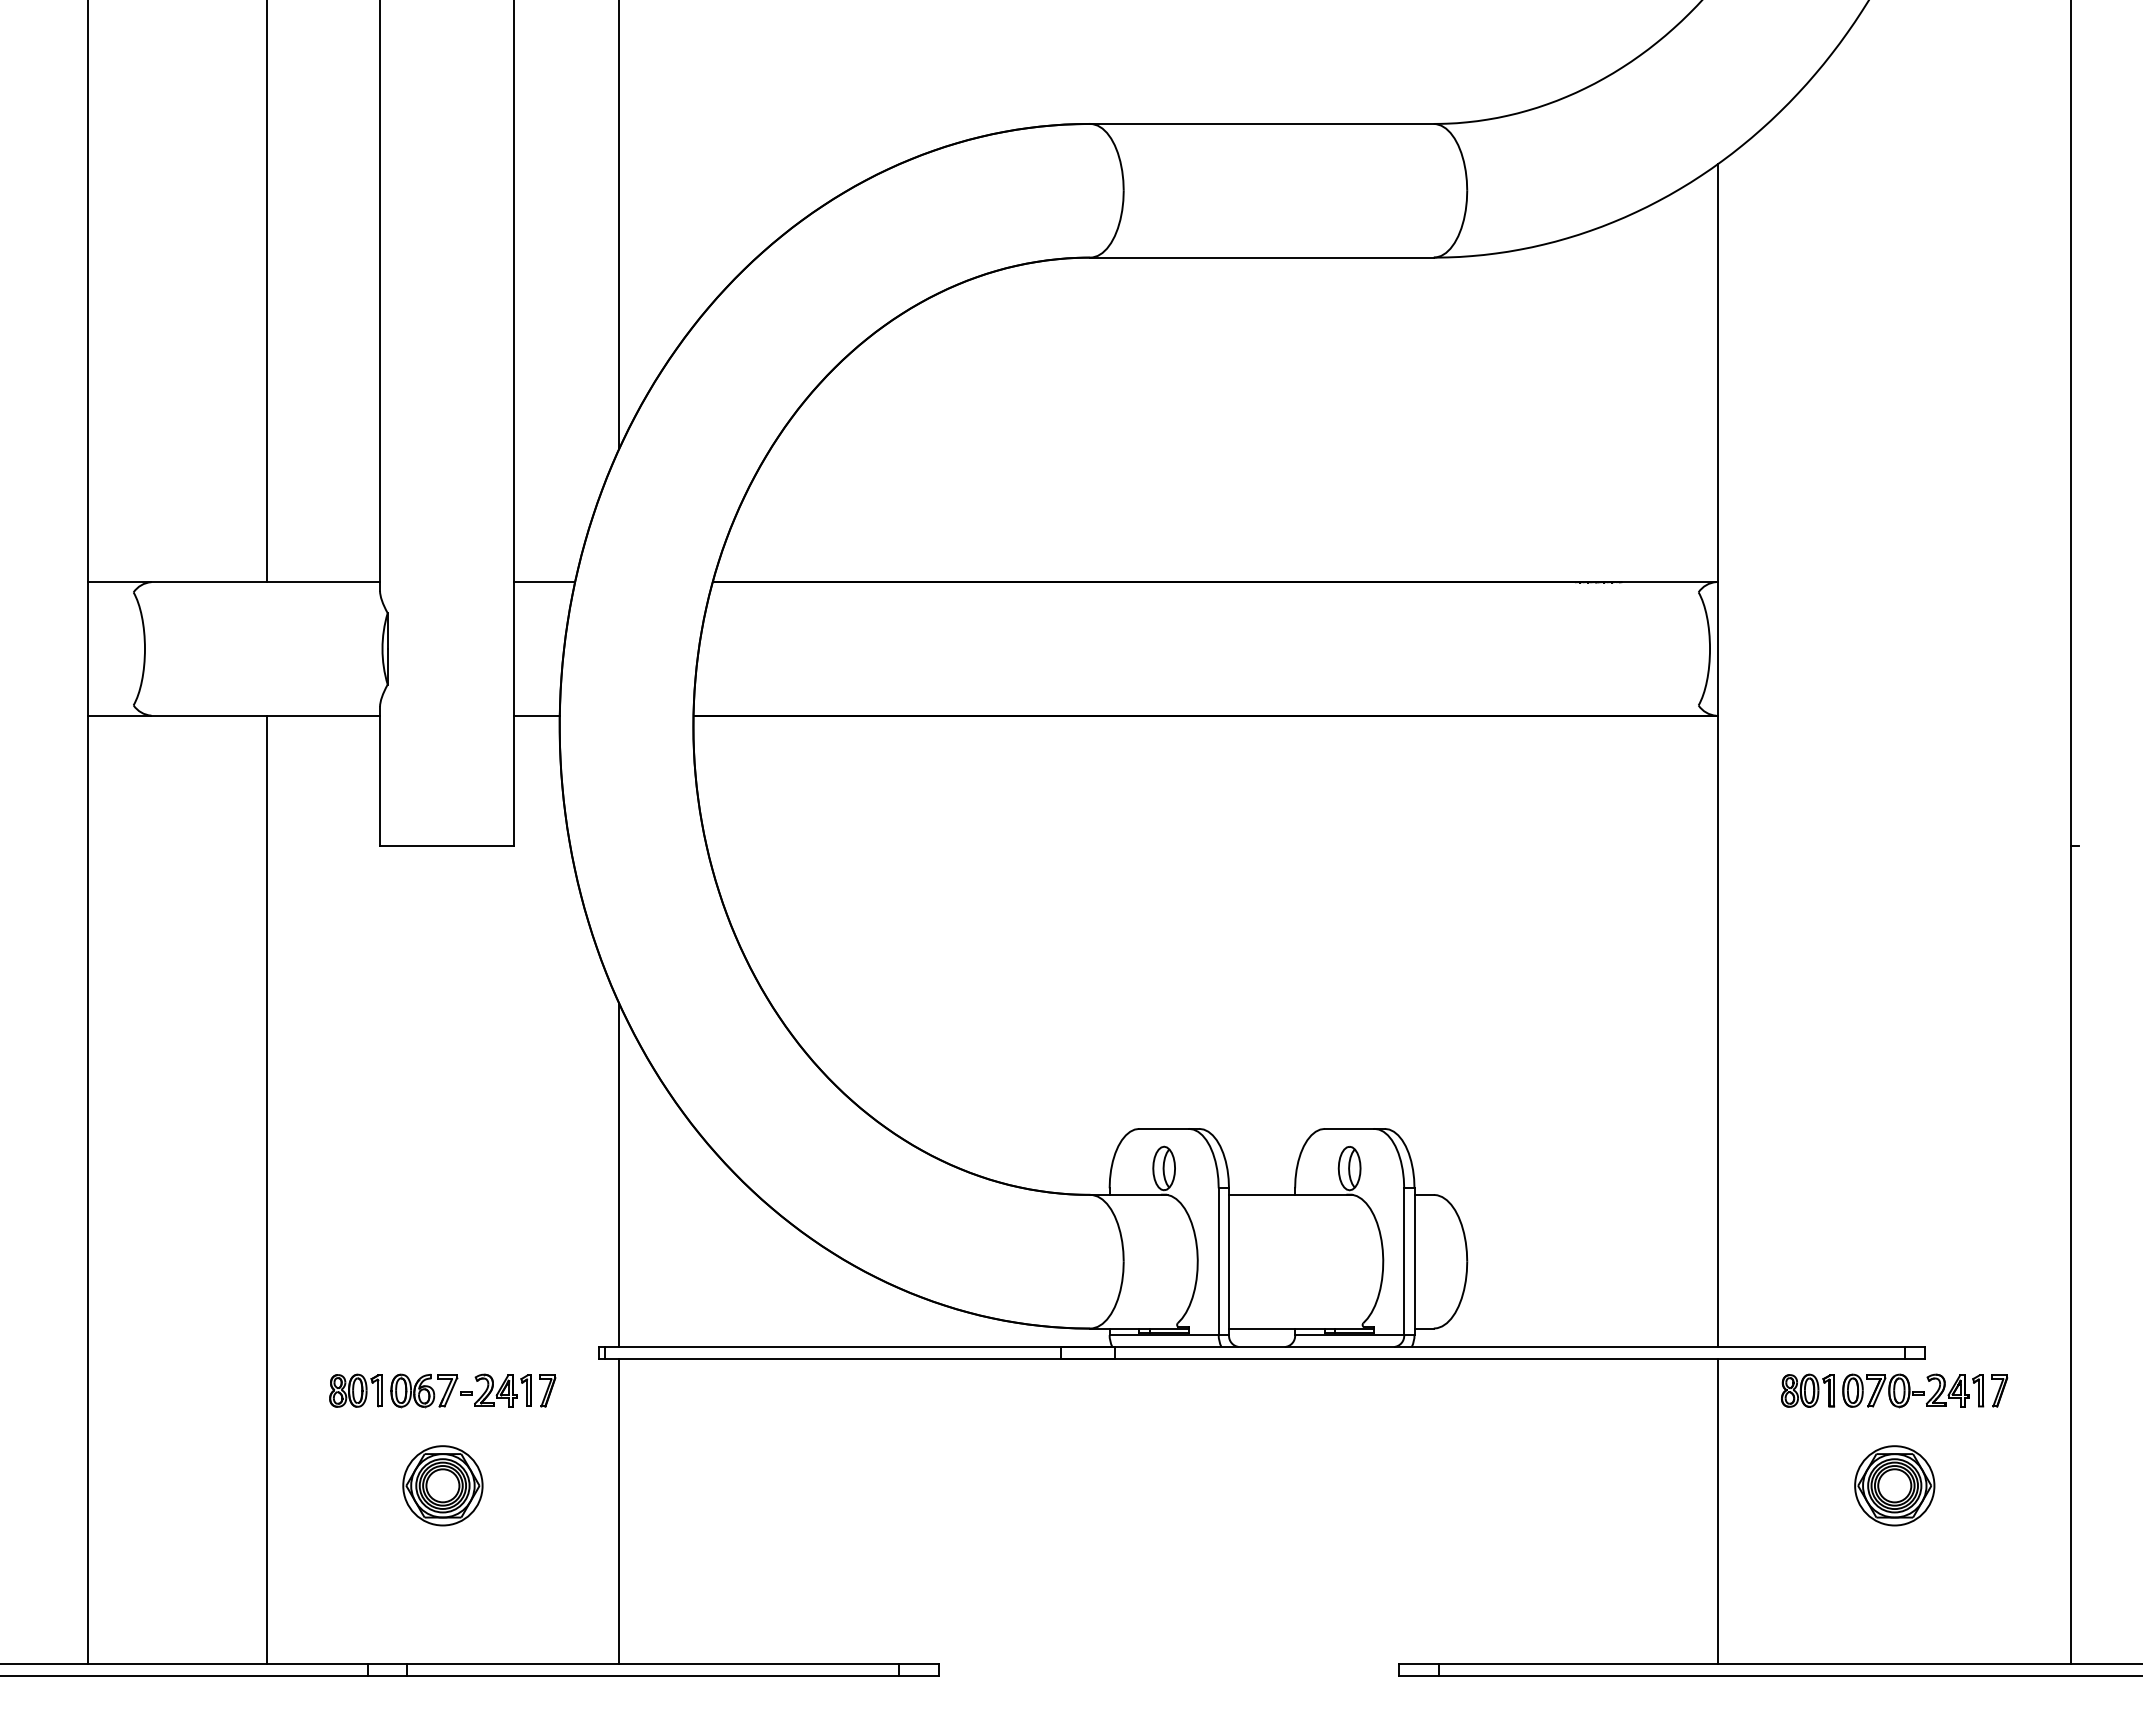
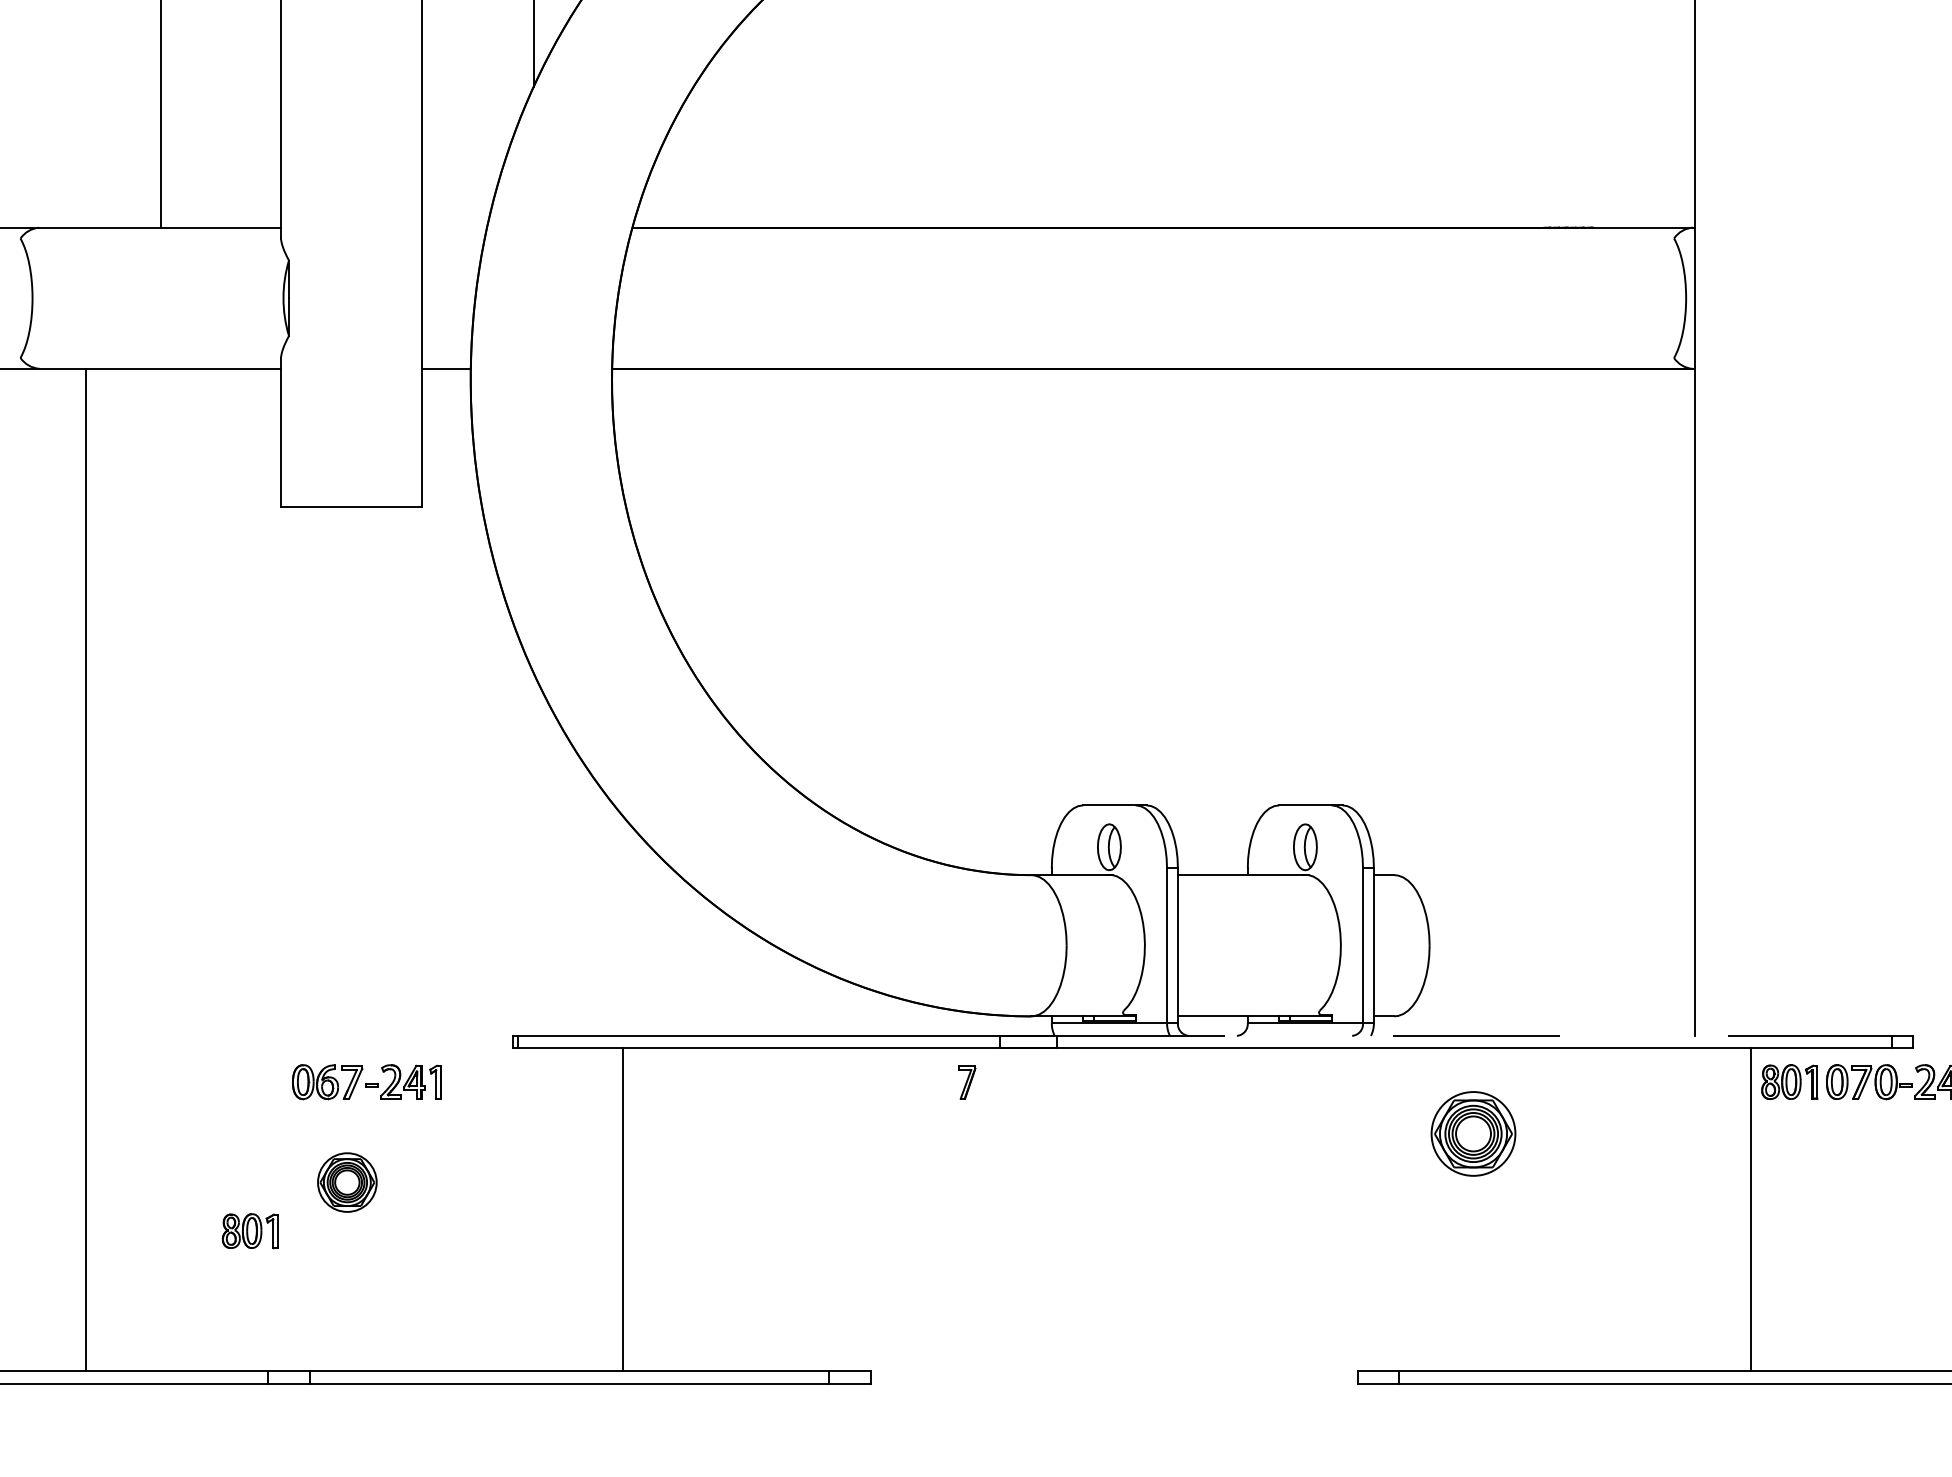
line: (544, 582) -> (454, 228), removed
line: (619, 1175) -> (533, 854), removed
line: (266, 1189) -> (85, 869), moved
line: (1510, 1347) -> (1475, 1036), solid -> dashed
part: (355, 1390) -> (249, 1230), moved
part: (547, 1390) -> (967, 1081), moved
part: (442, 1485) -> (346, 1182), size x0.7
part: (1894, 1485) -> (1473, 1133), moved
line: (619, 1511) -> (623, 1209), moved
line: (1718, 1511) -> (1751, 1209), moved

